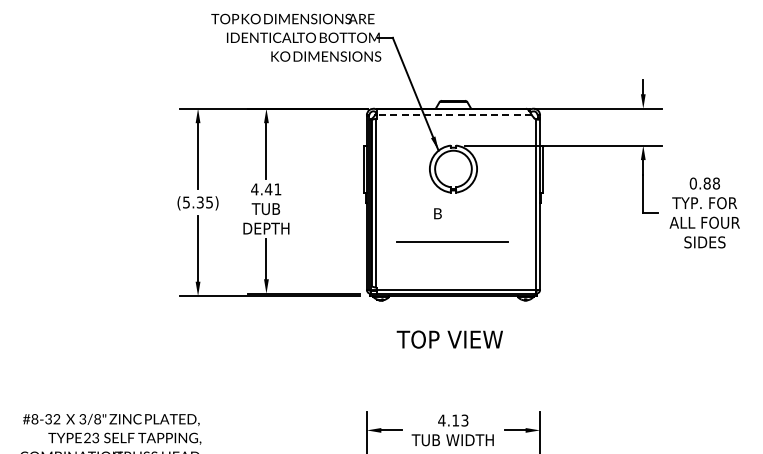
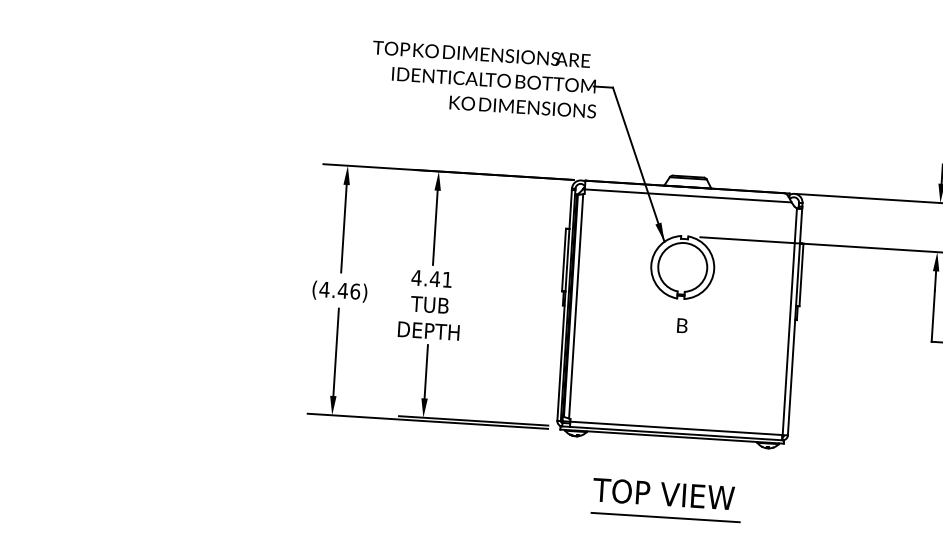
line: (454, 115) -> (688, 196), dashed -> solid
text: (197, 202) -> (339, 290), (5.35) -> (4.46)
text: (437, 213) -> (681, 325), moved
line: (452, 241) -> (665, 516), moved

